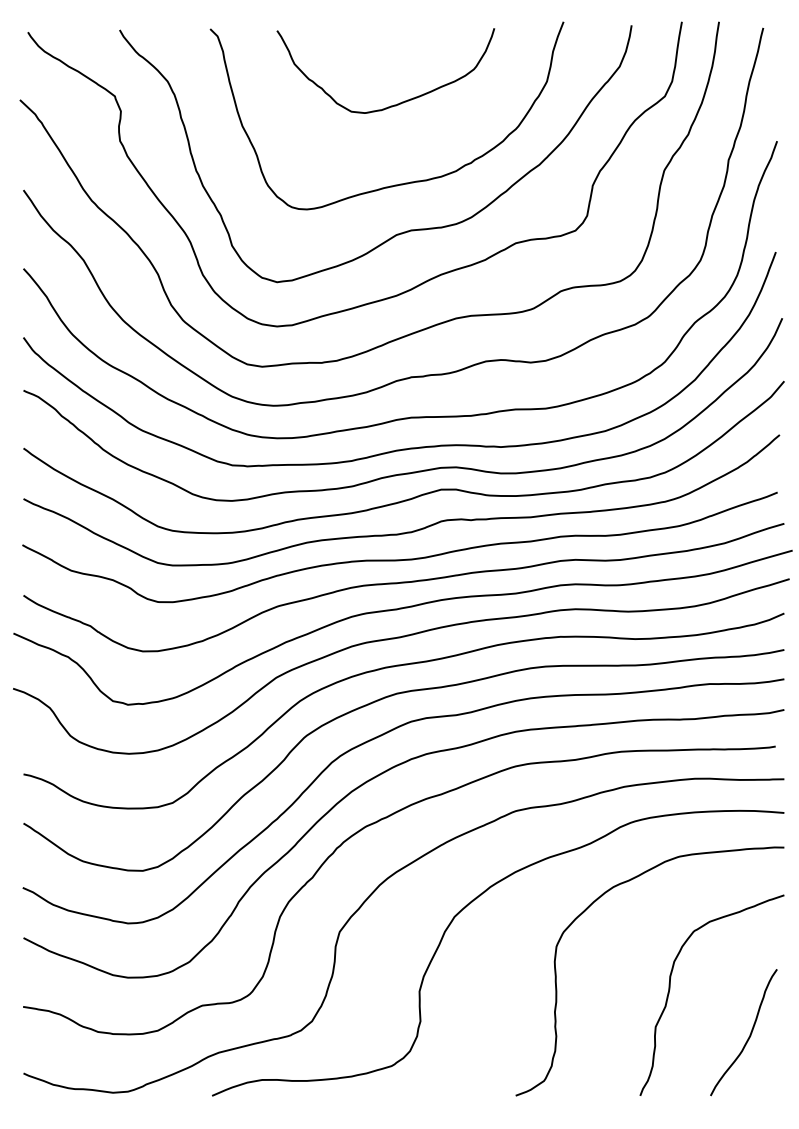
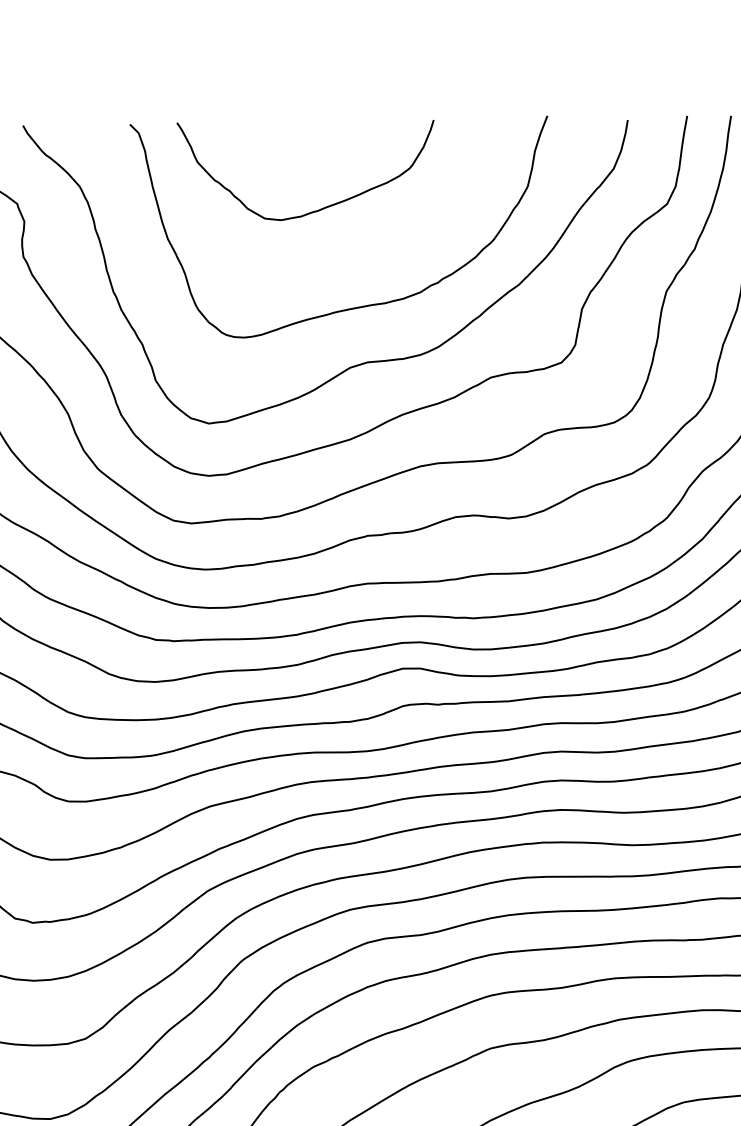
curve: (399, 102) -> (321, 207), moved

